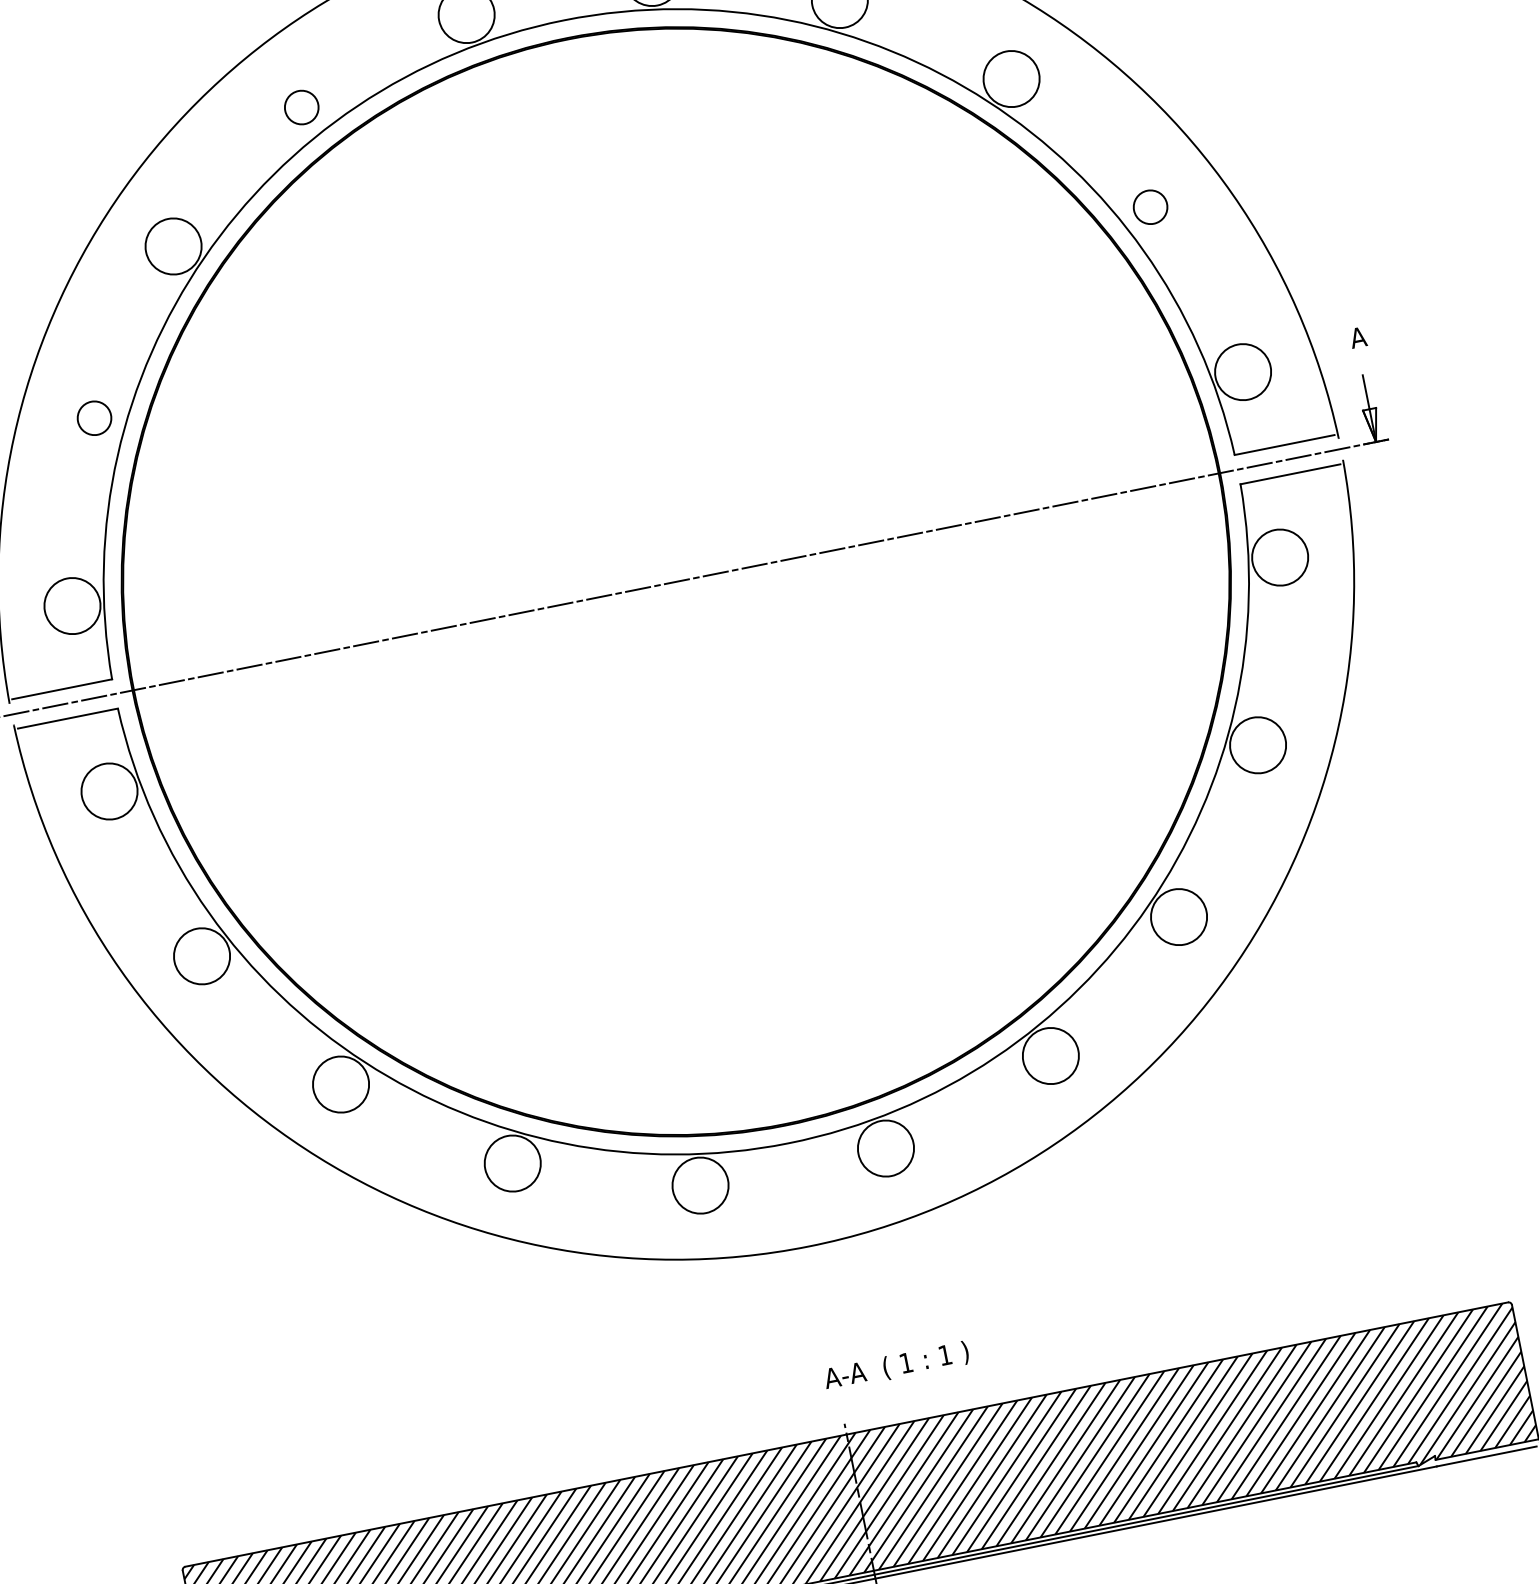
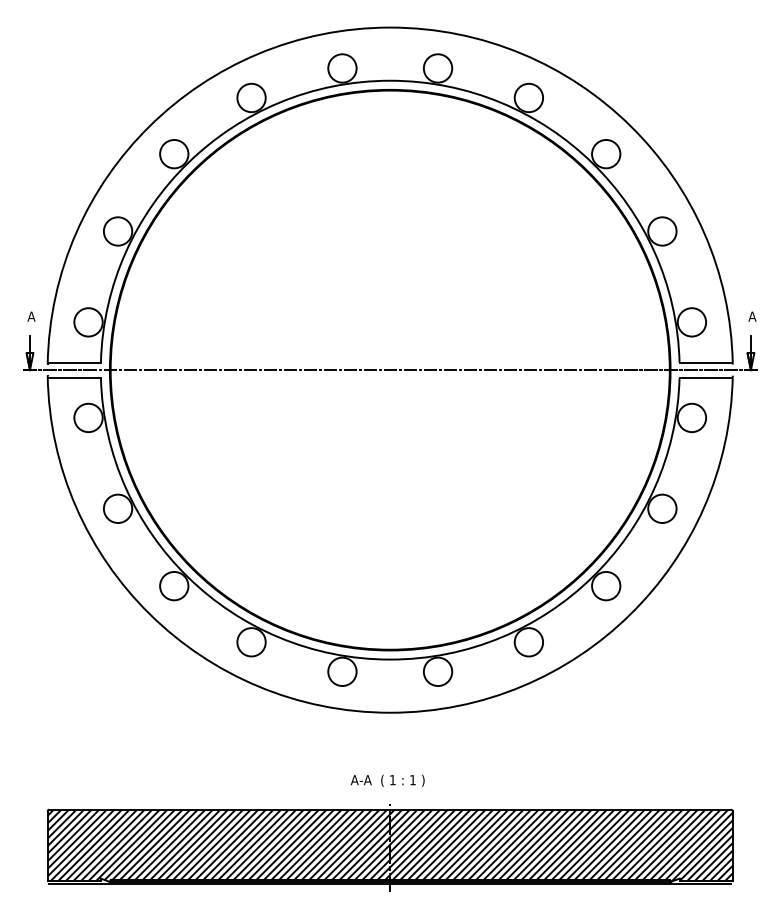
circle: (301, 106) -> (251, 97), size x1.67
circle: (1150, 207) -> (662, 231), size x1.67
circle: (93, 418) -> (117, 231), size x1.67
text: (896, 1365) -> (387, 780), moved

